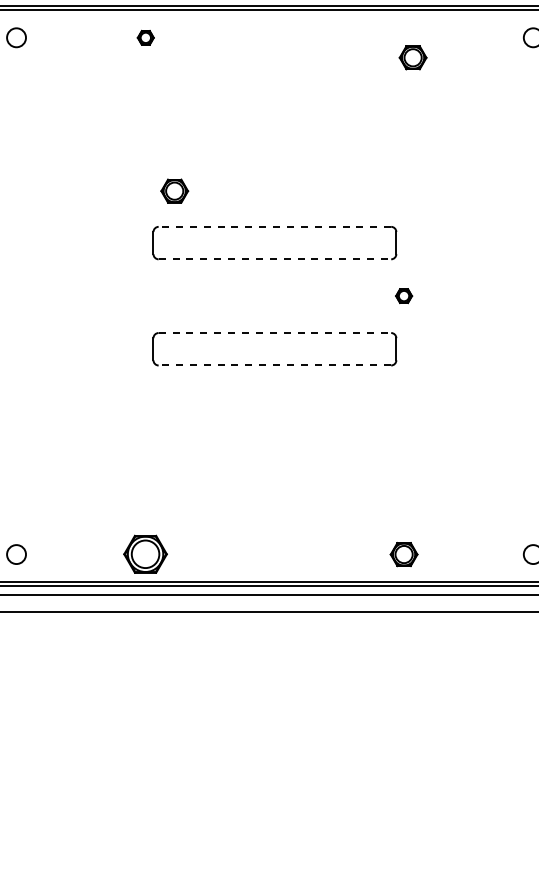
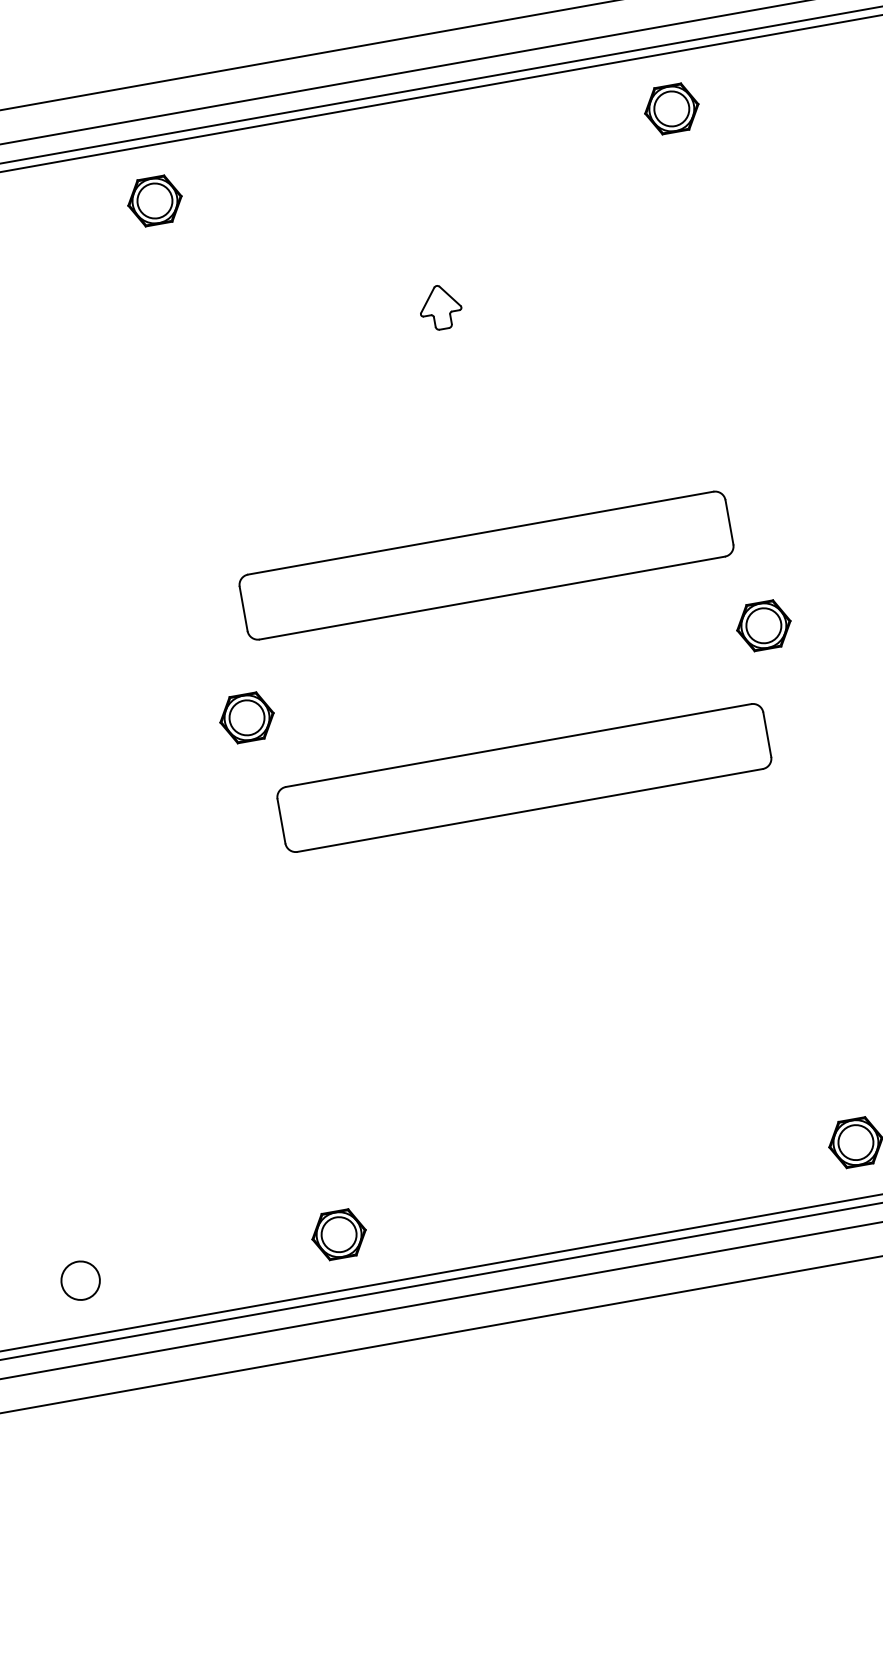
part: (145, 37) -> (154, 200), size x1.67
part: (412, 57) -> (670, 108), moved
part: (274, 113) -> (439, 306), added
part: (174, 190) -> (246, 716), moved
line: (274, 226) -> (479, 532), dashed -> solid
line: (275, 259) -> (493, 598), dashed -> solid
part: (403, 295) -> (762, 624), size x1.67
line: (275, 333) -> (519, 746), dashed -> solid
line: (274, 365) -> (529, 810), dashed -> solid
part: (145, 554) -> (338, 1234), size x0.62

